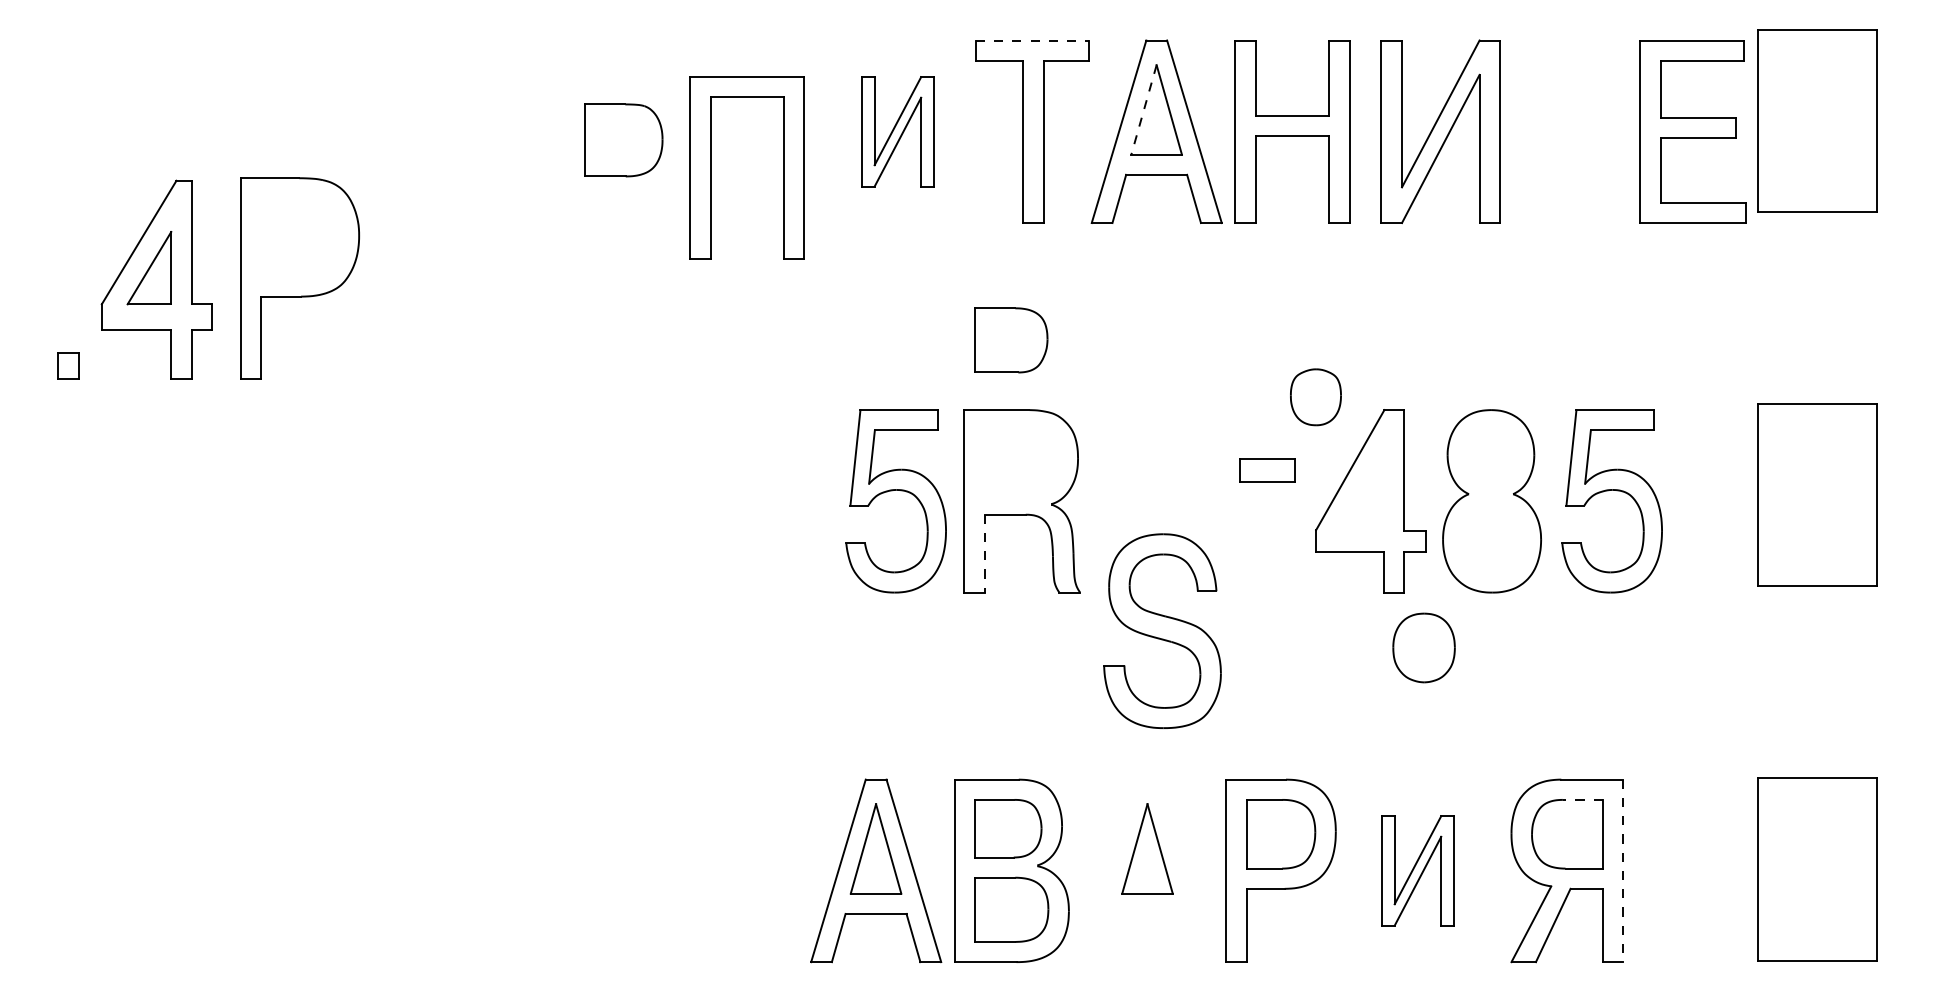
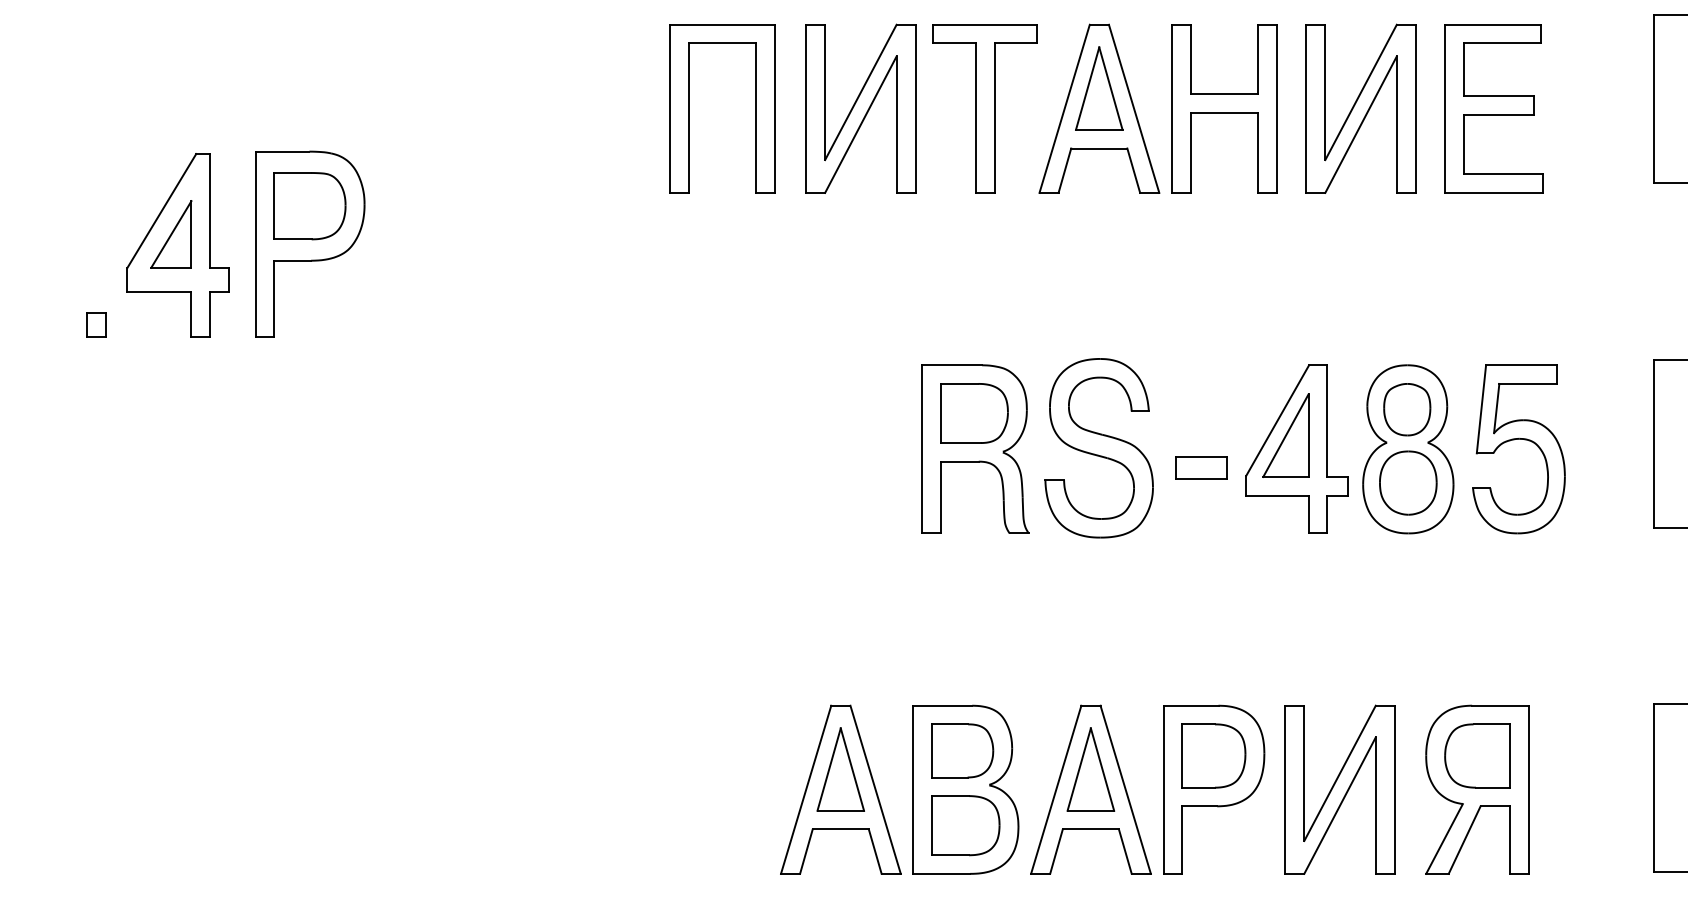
line: (1032, 40) -> (984, 24), dashed -> solid
line: (1144, 109) -> (1088, 88), dashed -> solid
part: (897, 131) -> (860, 108), size x1.67
part: (1692, 131) -> (1493, 108), moved
part: (623, 140) -> (309, 206), moved
part: (711, 167) -> (689, 108), moved
part: (1011, 340) -> (974, 413), moved
part: (1315, 397) -> (1406, 409), moved
part: (1267, 470) -> (1201, 467), moved
part: (1358, 486) -> (1285, 435), added
part: (892, 491) -> (855, 440), removed
line: (984, 553) -> (940, 497), dashed -> solid
part: (1162, 630) -> (1099, 447), moved
part: (1423, 647) -> (1407, 482), moved
line: (1582, 799) -> (1491, 724), dashed -> solid
part: (1147, 870) -> (1090, 789), added
part: (1417, 870) -> (1339, 789), size x1.67
line: (1623, 871) -> (1529, 790), dashed -> solid

